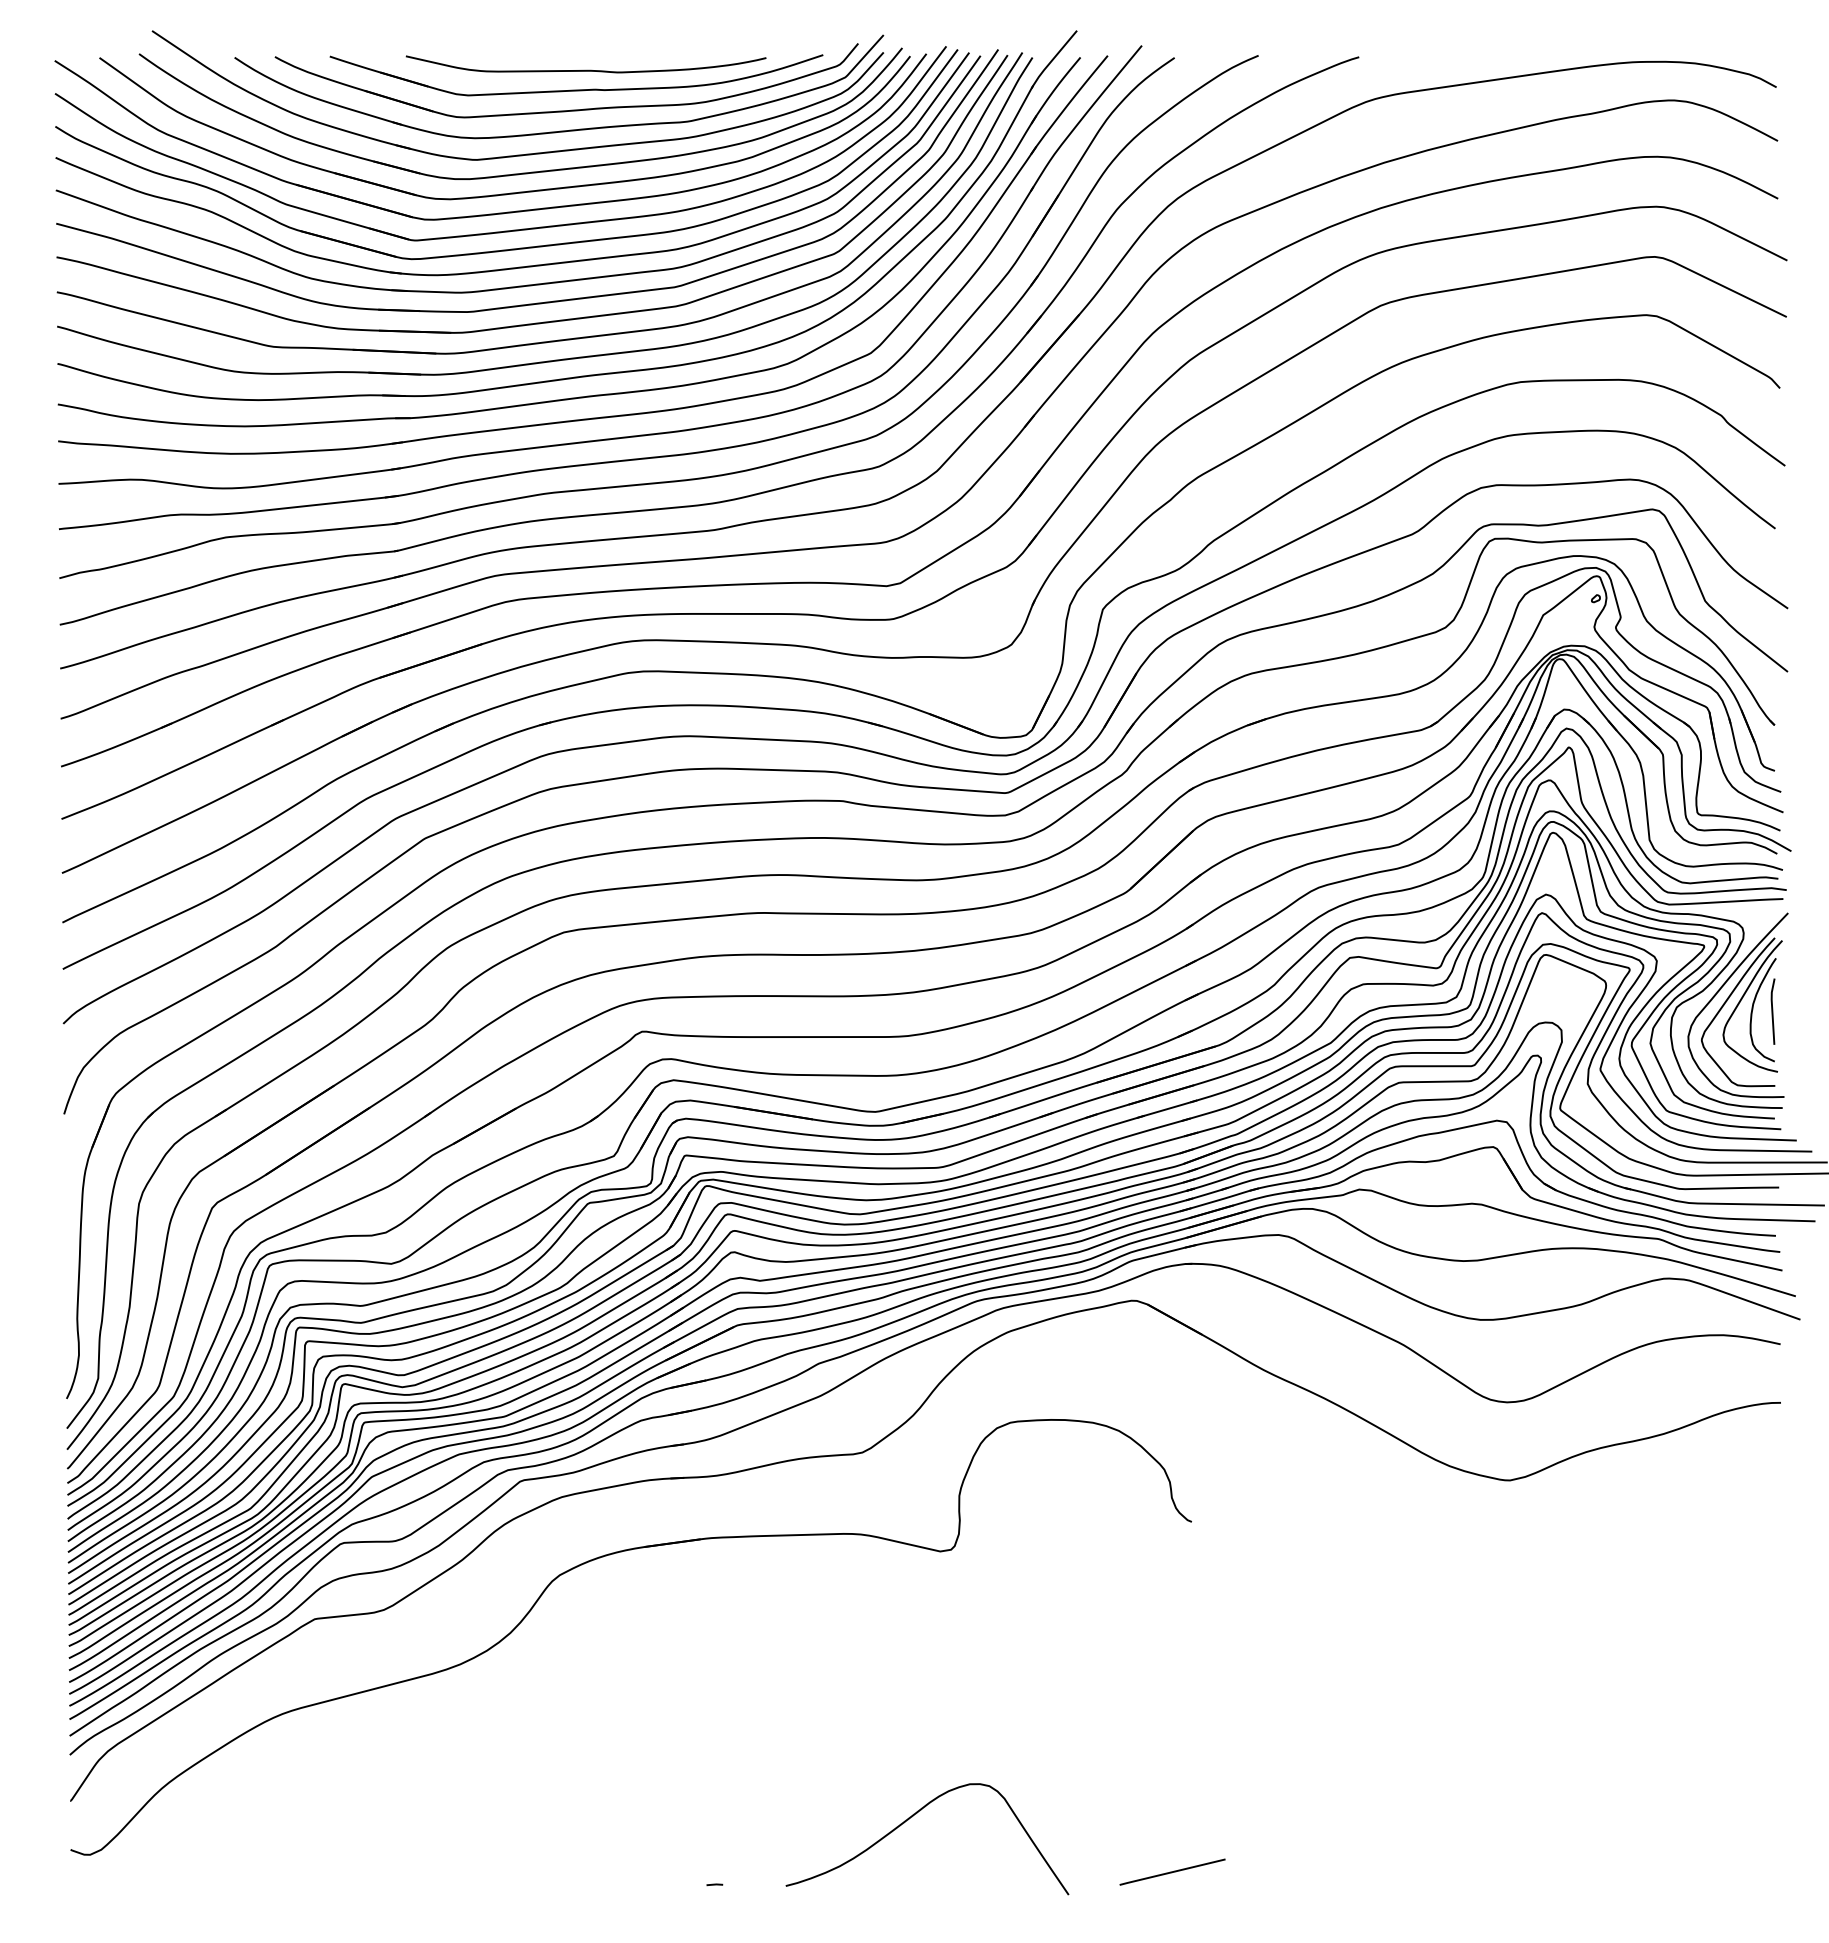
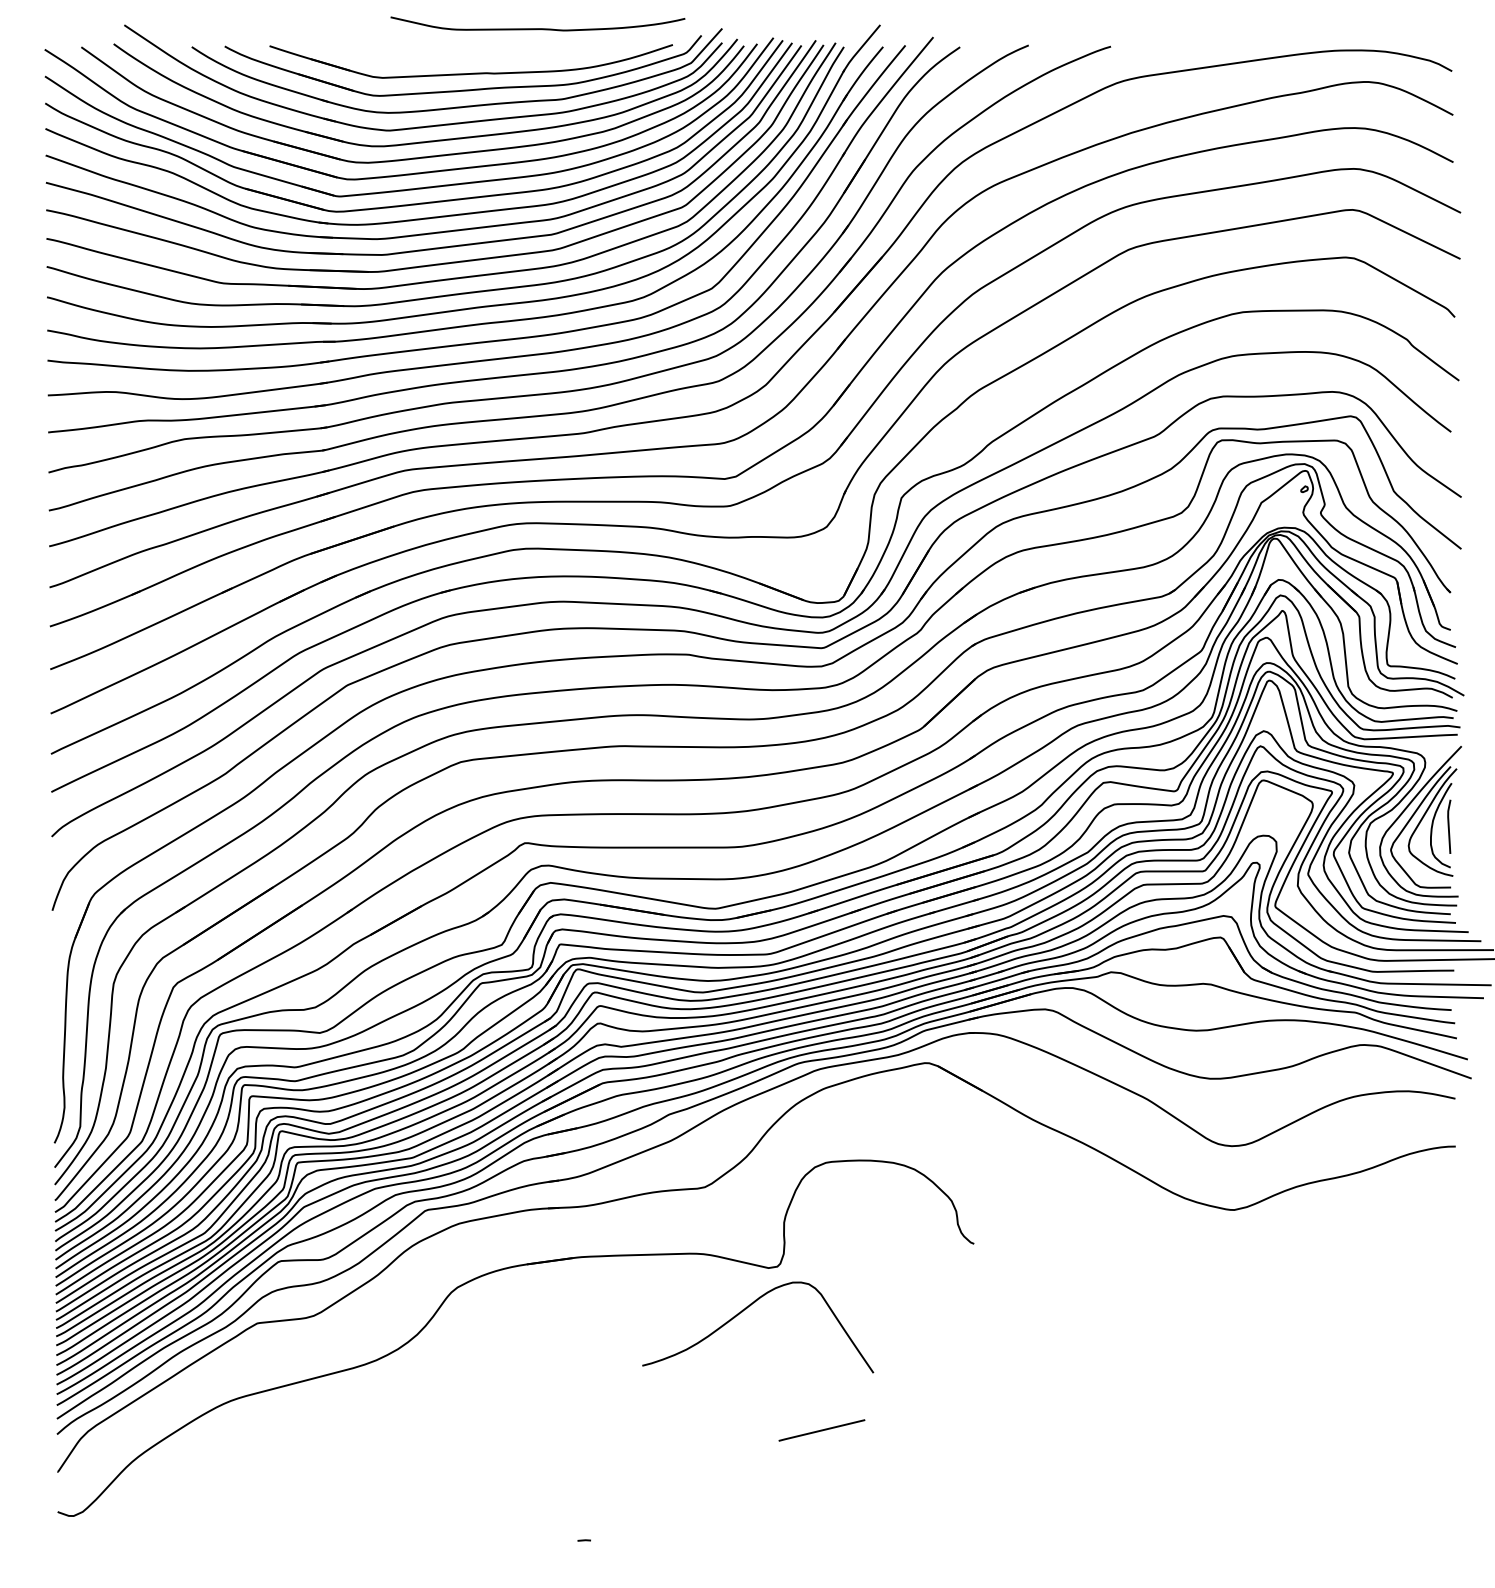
curve: (585, 69) -> (537, 28), moved
curve: (912, 1817) -> (745, 1309), moved
line: (1172, 1871) -> (821, 1429), moved

